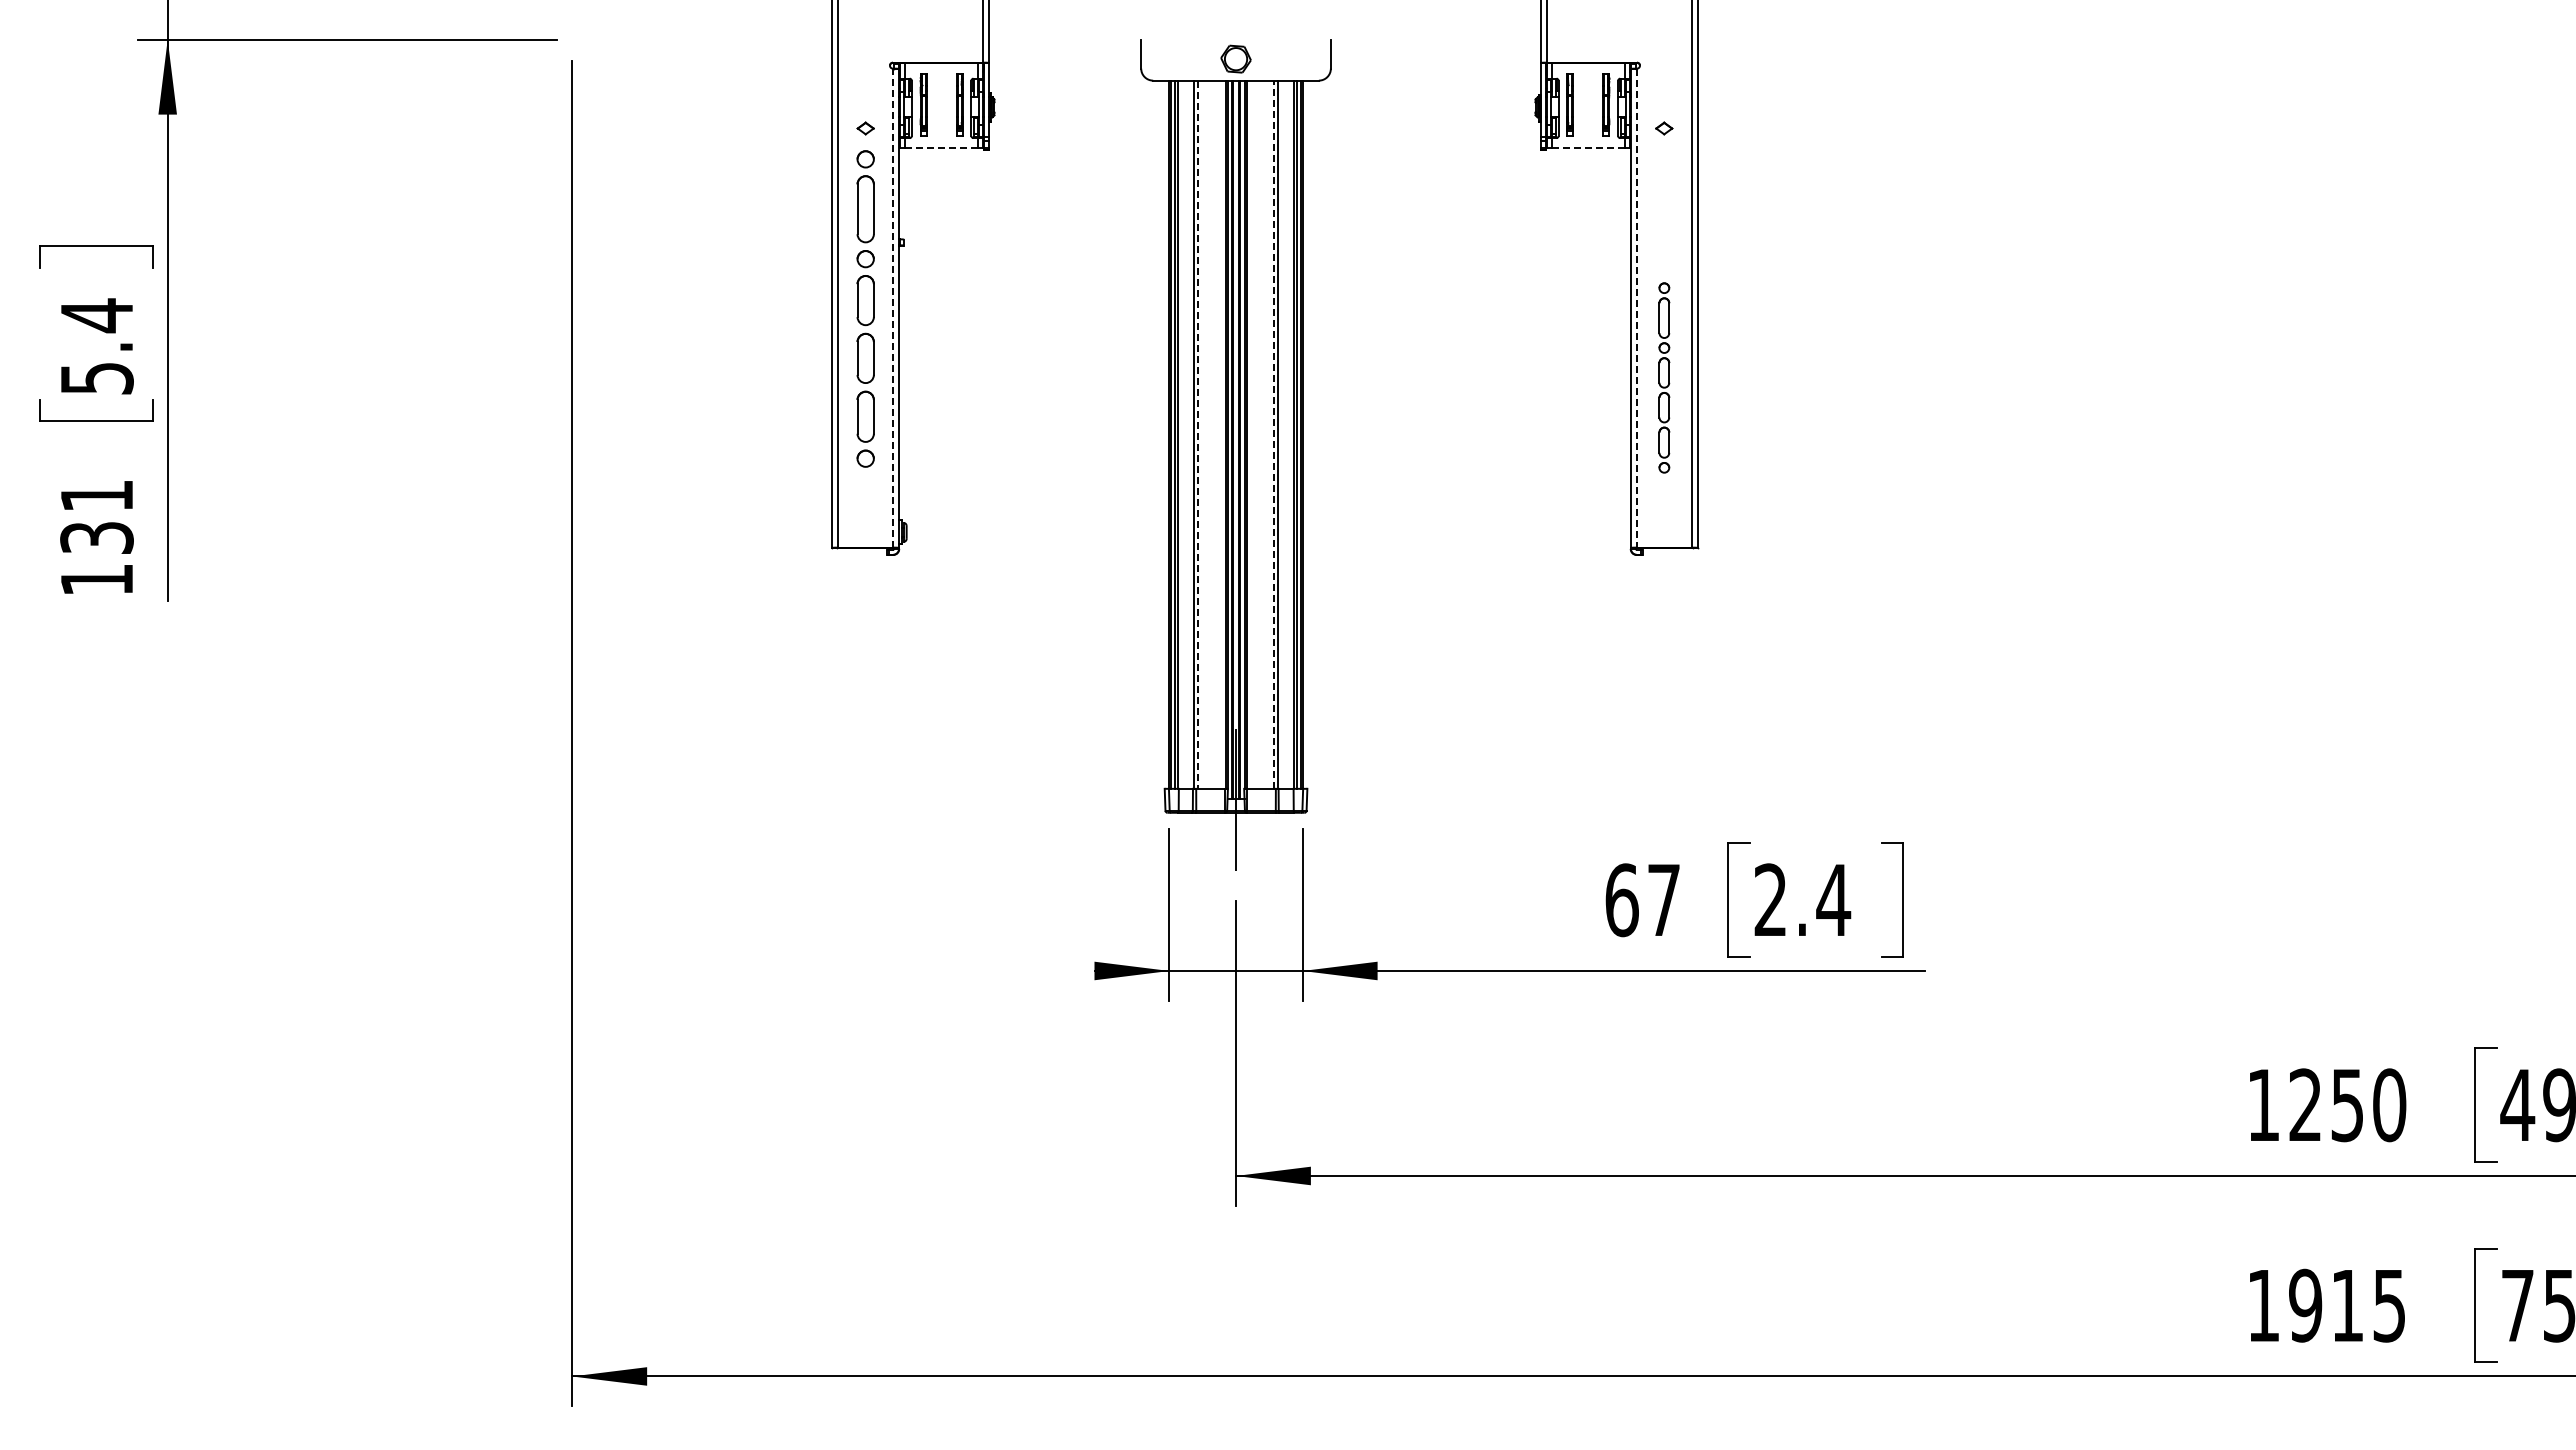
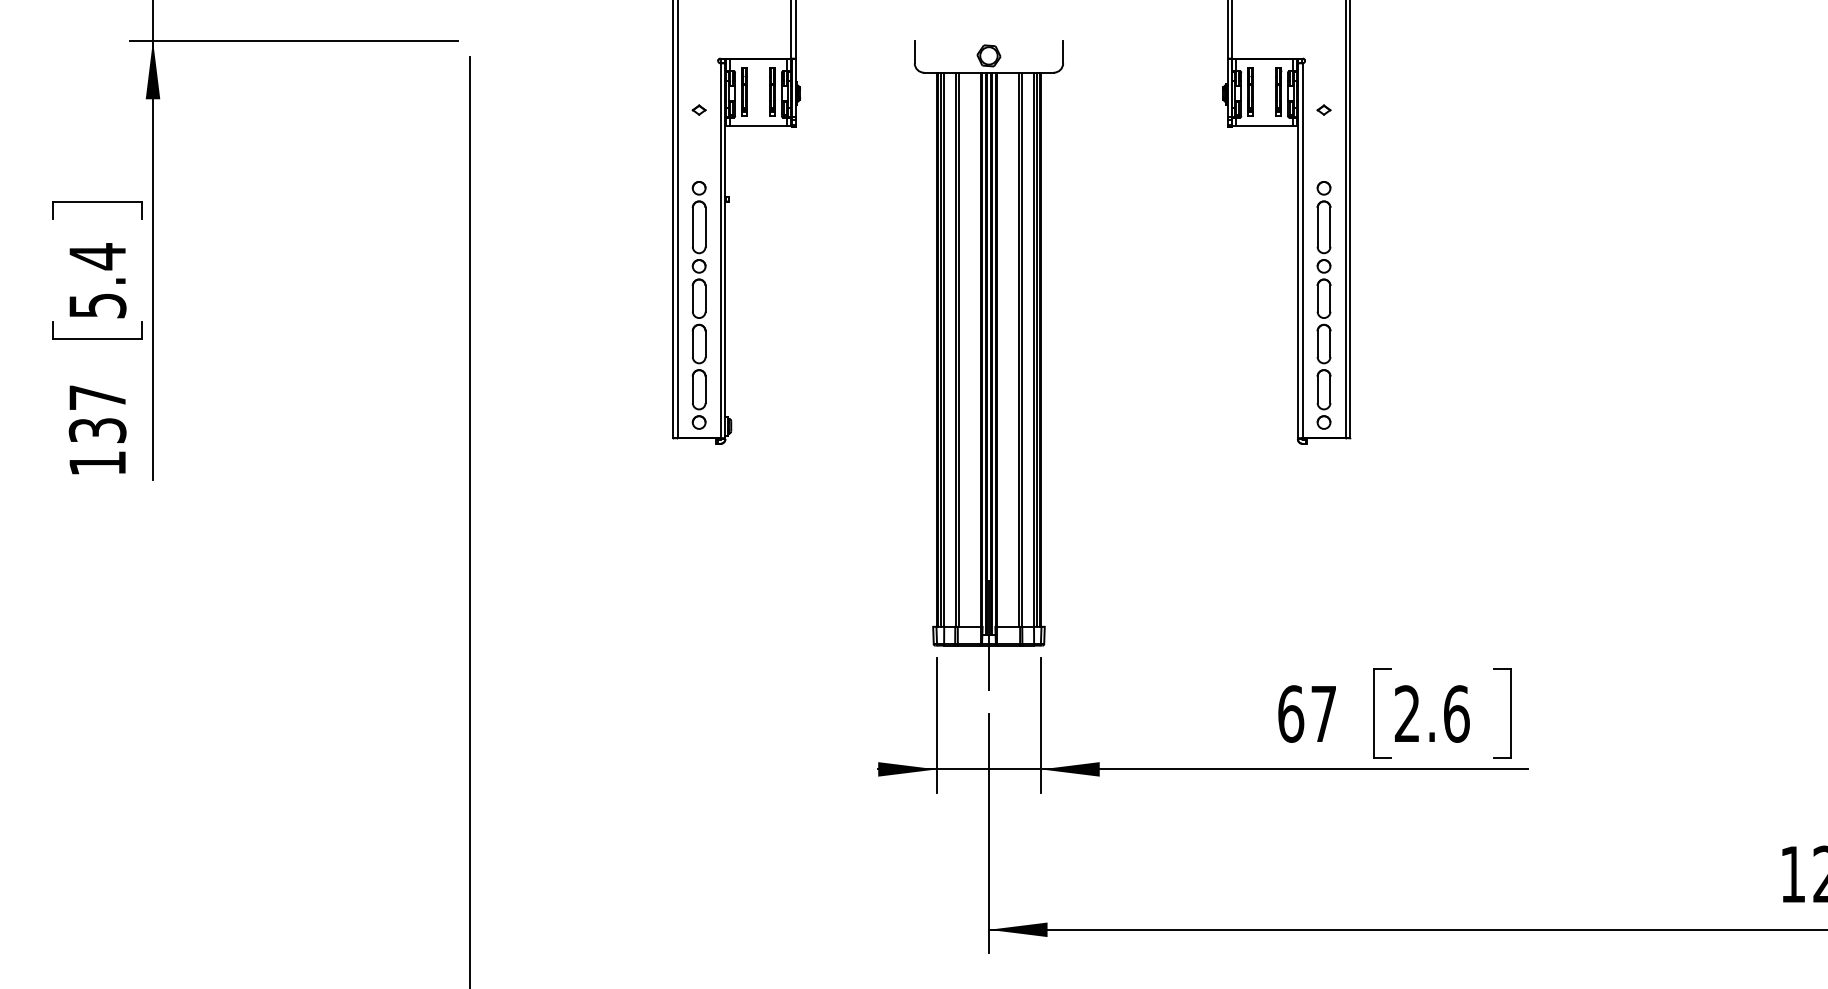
line: (942, 148) -> (759, 125), dashed -> solid
line: (1588, 148) -> (1264, 125), dashed -> solid
part: (865, 308) -> (699, 305), moved
line: (893, 308) -> (720, 251), dashed -> solid
line: (1636, 308) -> (1302, 251), dashed -> solid
part: (1664, 377) -> (1324, 305), size x1.67
line: (1273, 434) -> (1018, 349), dashed -> solid
line: (1198, 435) -> (959, 350), dashed -> solid
text: (96, 495) -> (97, 397), 131 -> 137
text: (1833, 900) -> (1456, 714), 2.4 -> 2.6

